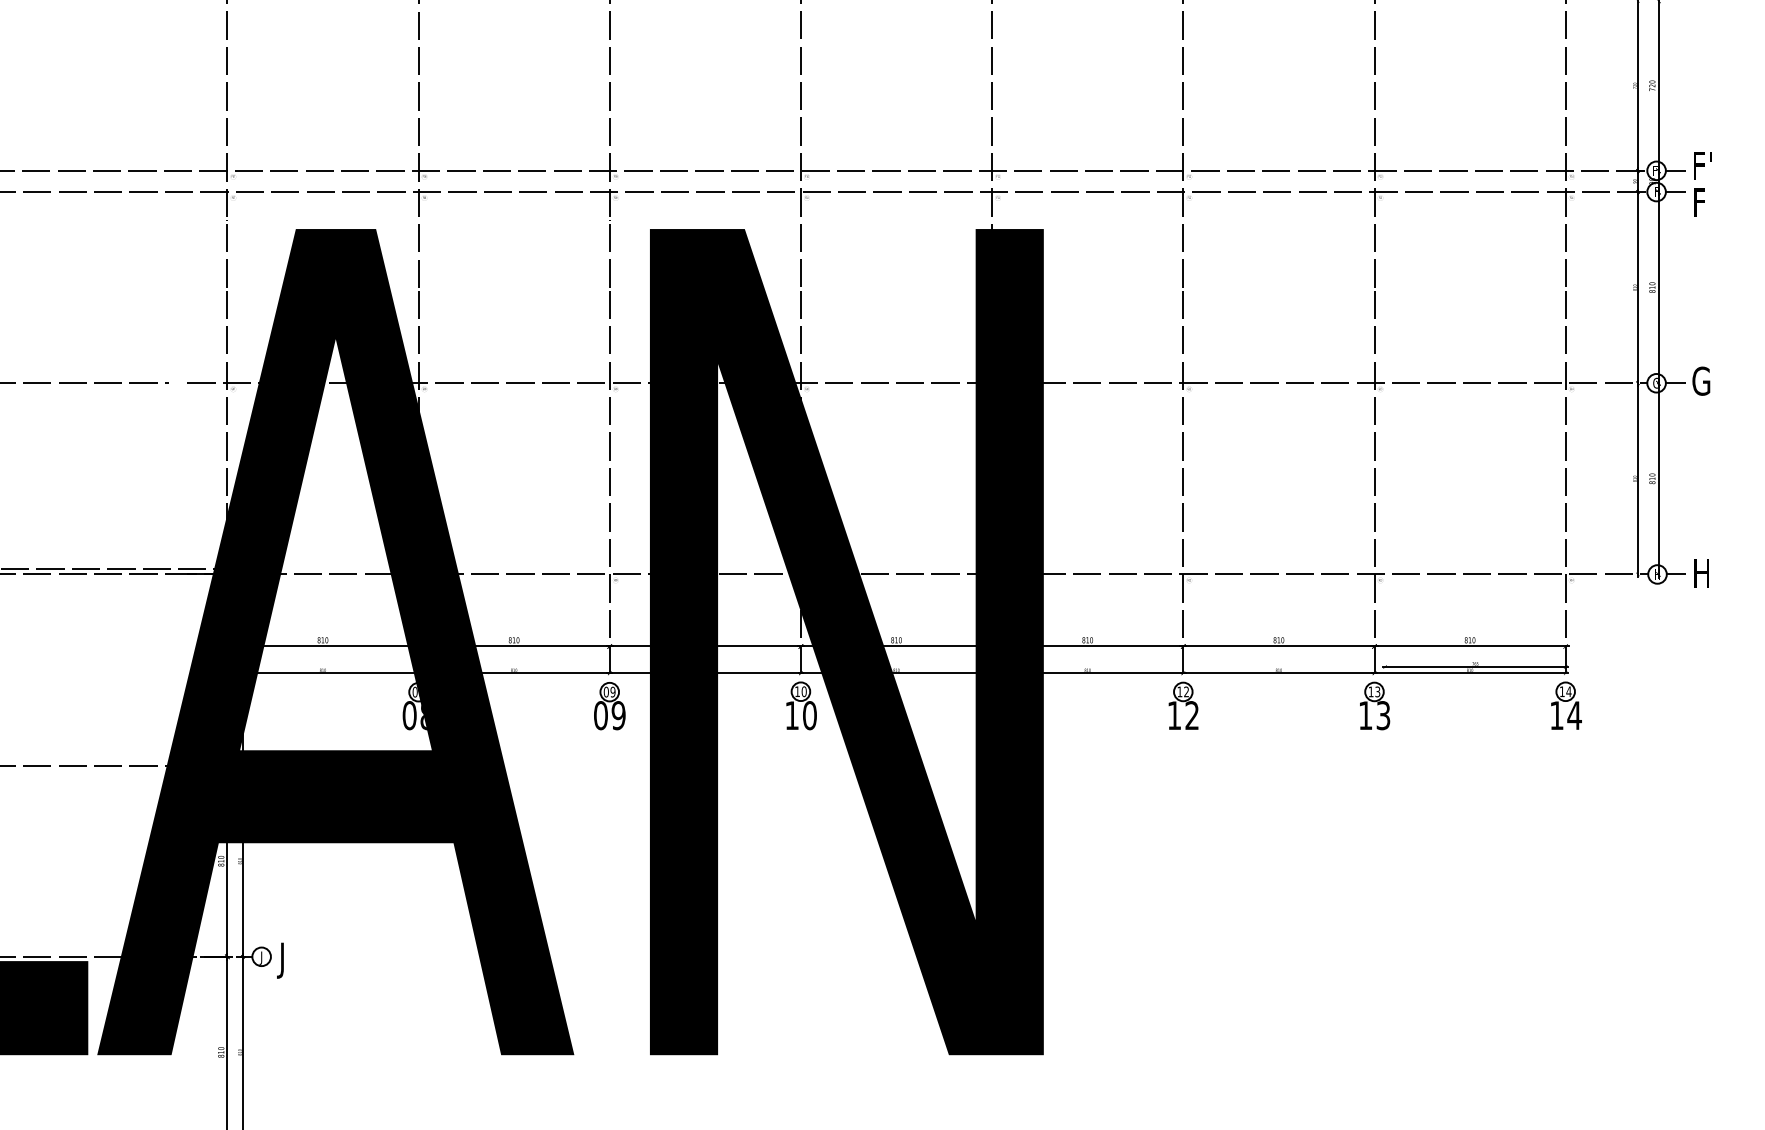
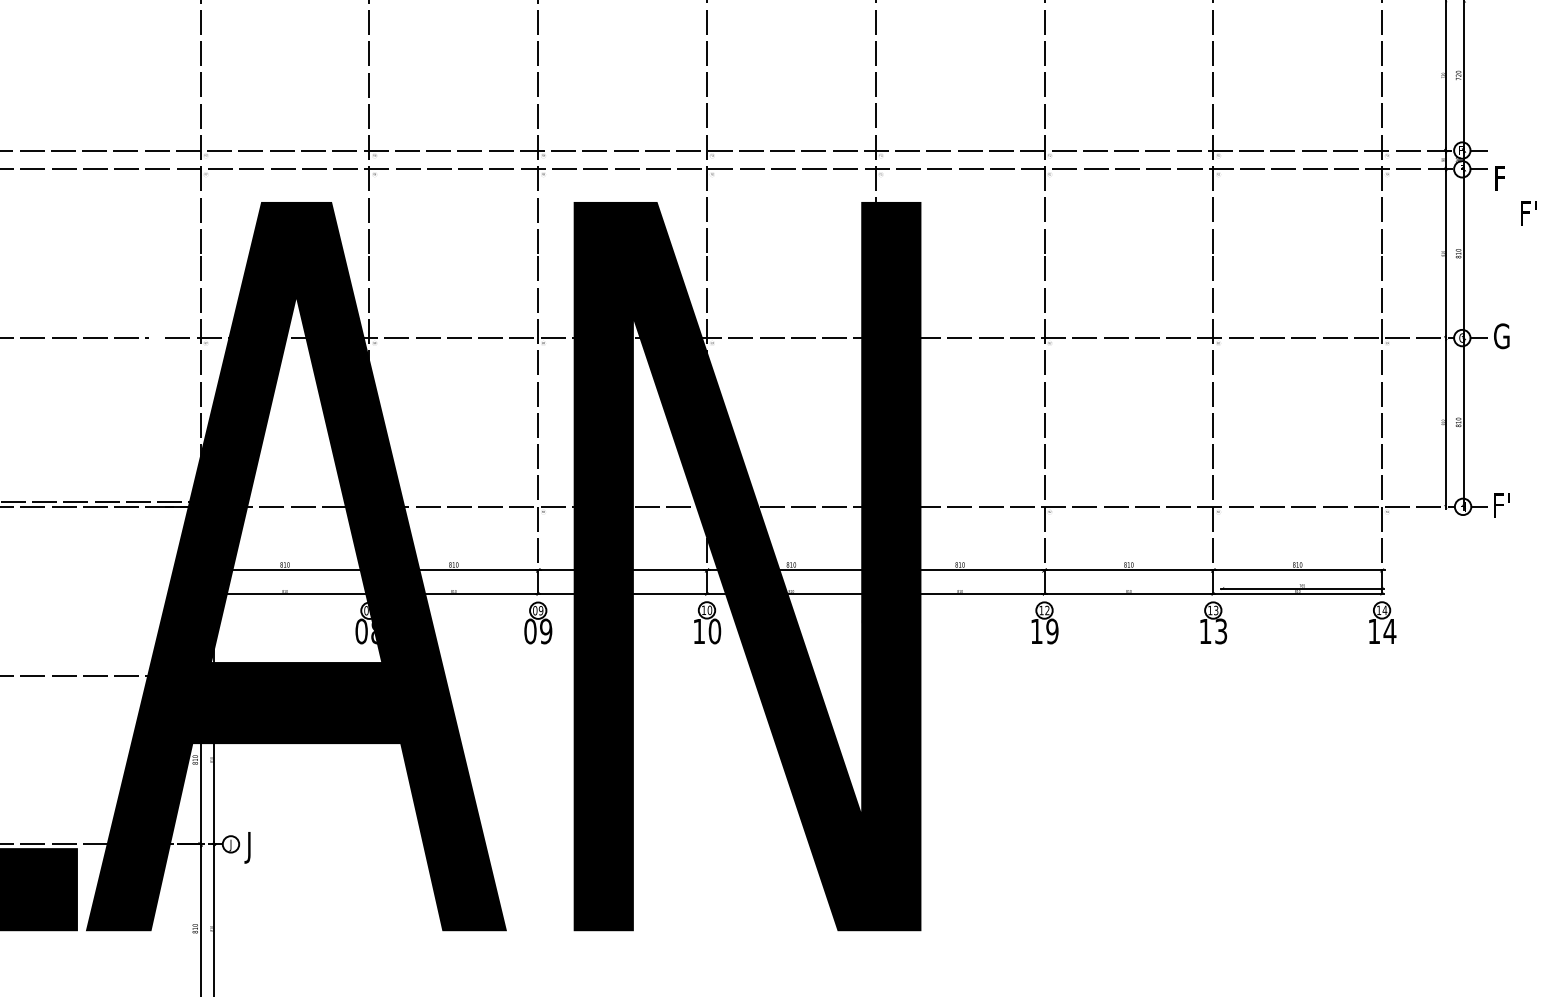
text: (1702, 165) -> (1528, 212), moved
text: (1701, 573) -> (1501, 506), H -> F'
text: (1192, 715) -> (1052, 631), 12 -> 19

